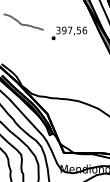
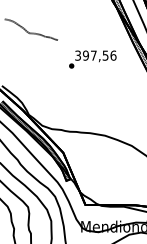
text: (69, 33) -> (92, 59), moved

